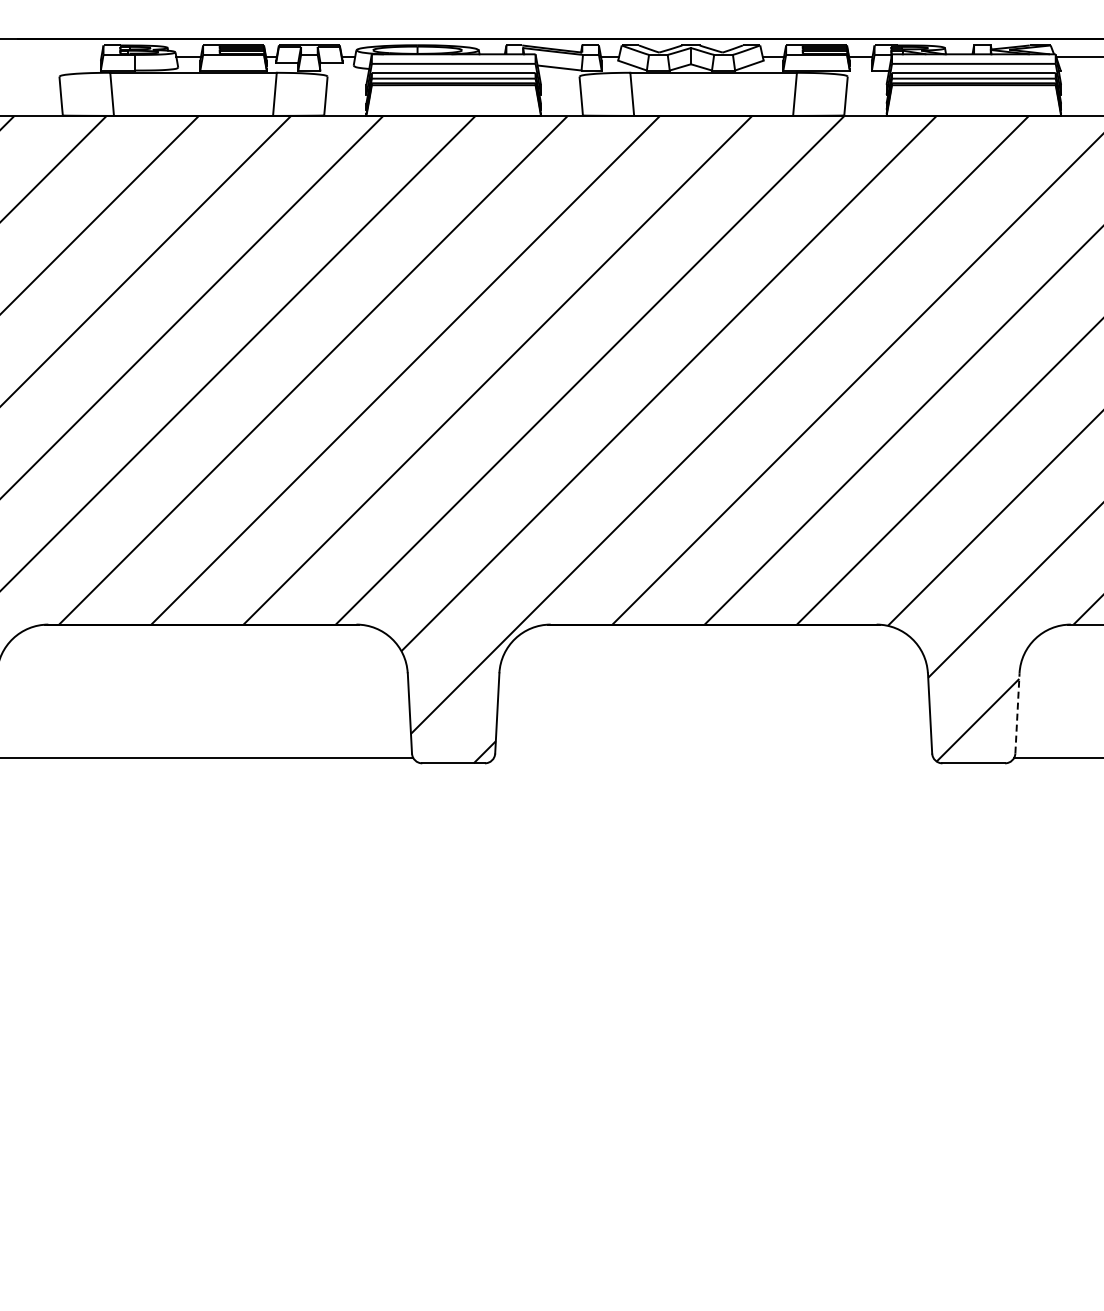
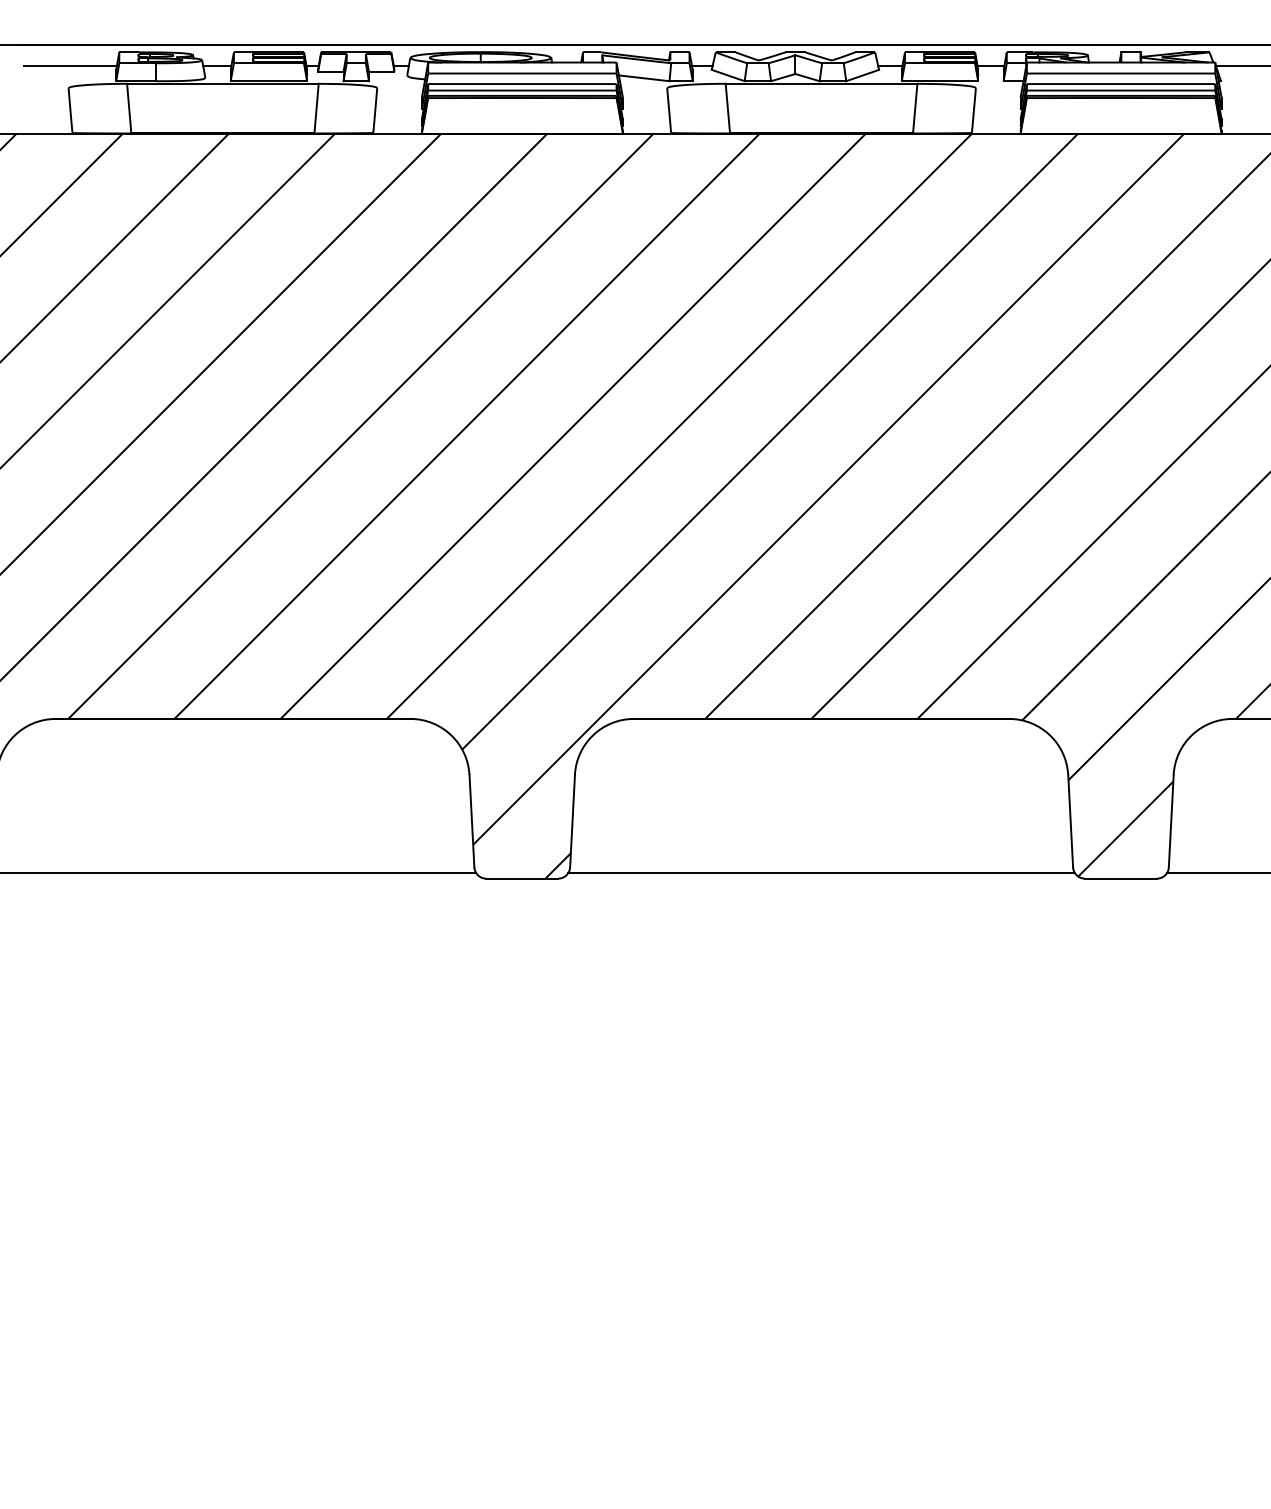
line: (60, 57) -> (69, 66), added
line: (1017, 712) -> (1171, 820), dashed -> solid
line: (713, 758) -> (821, 873), added

